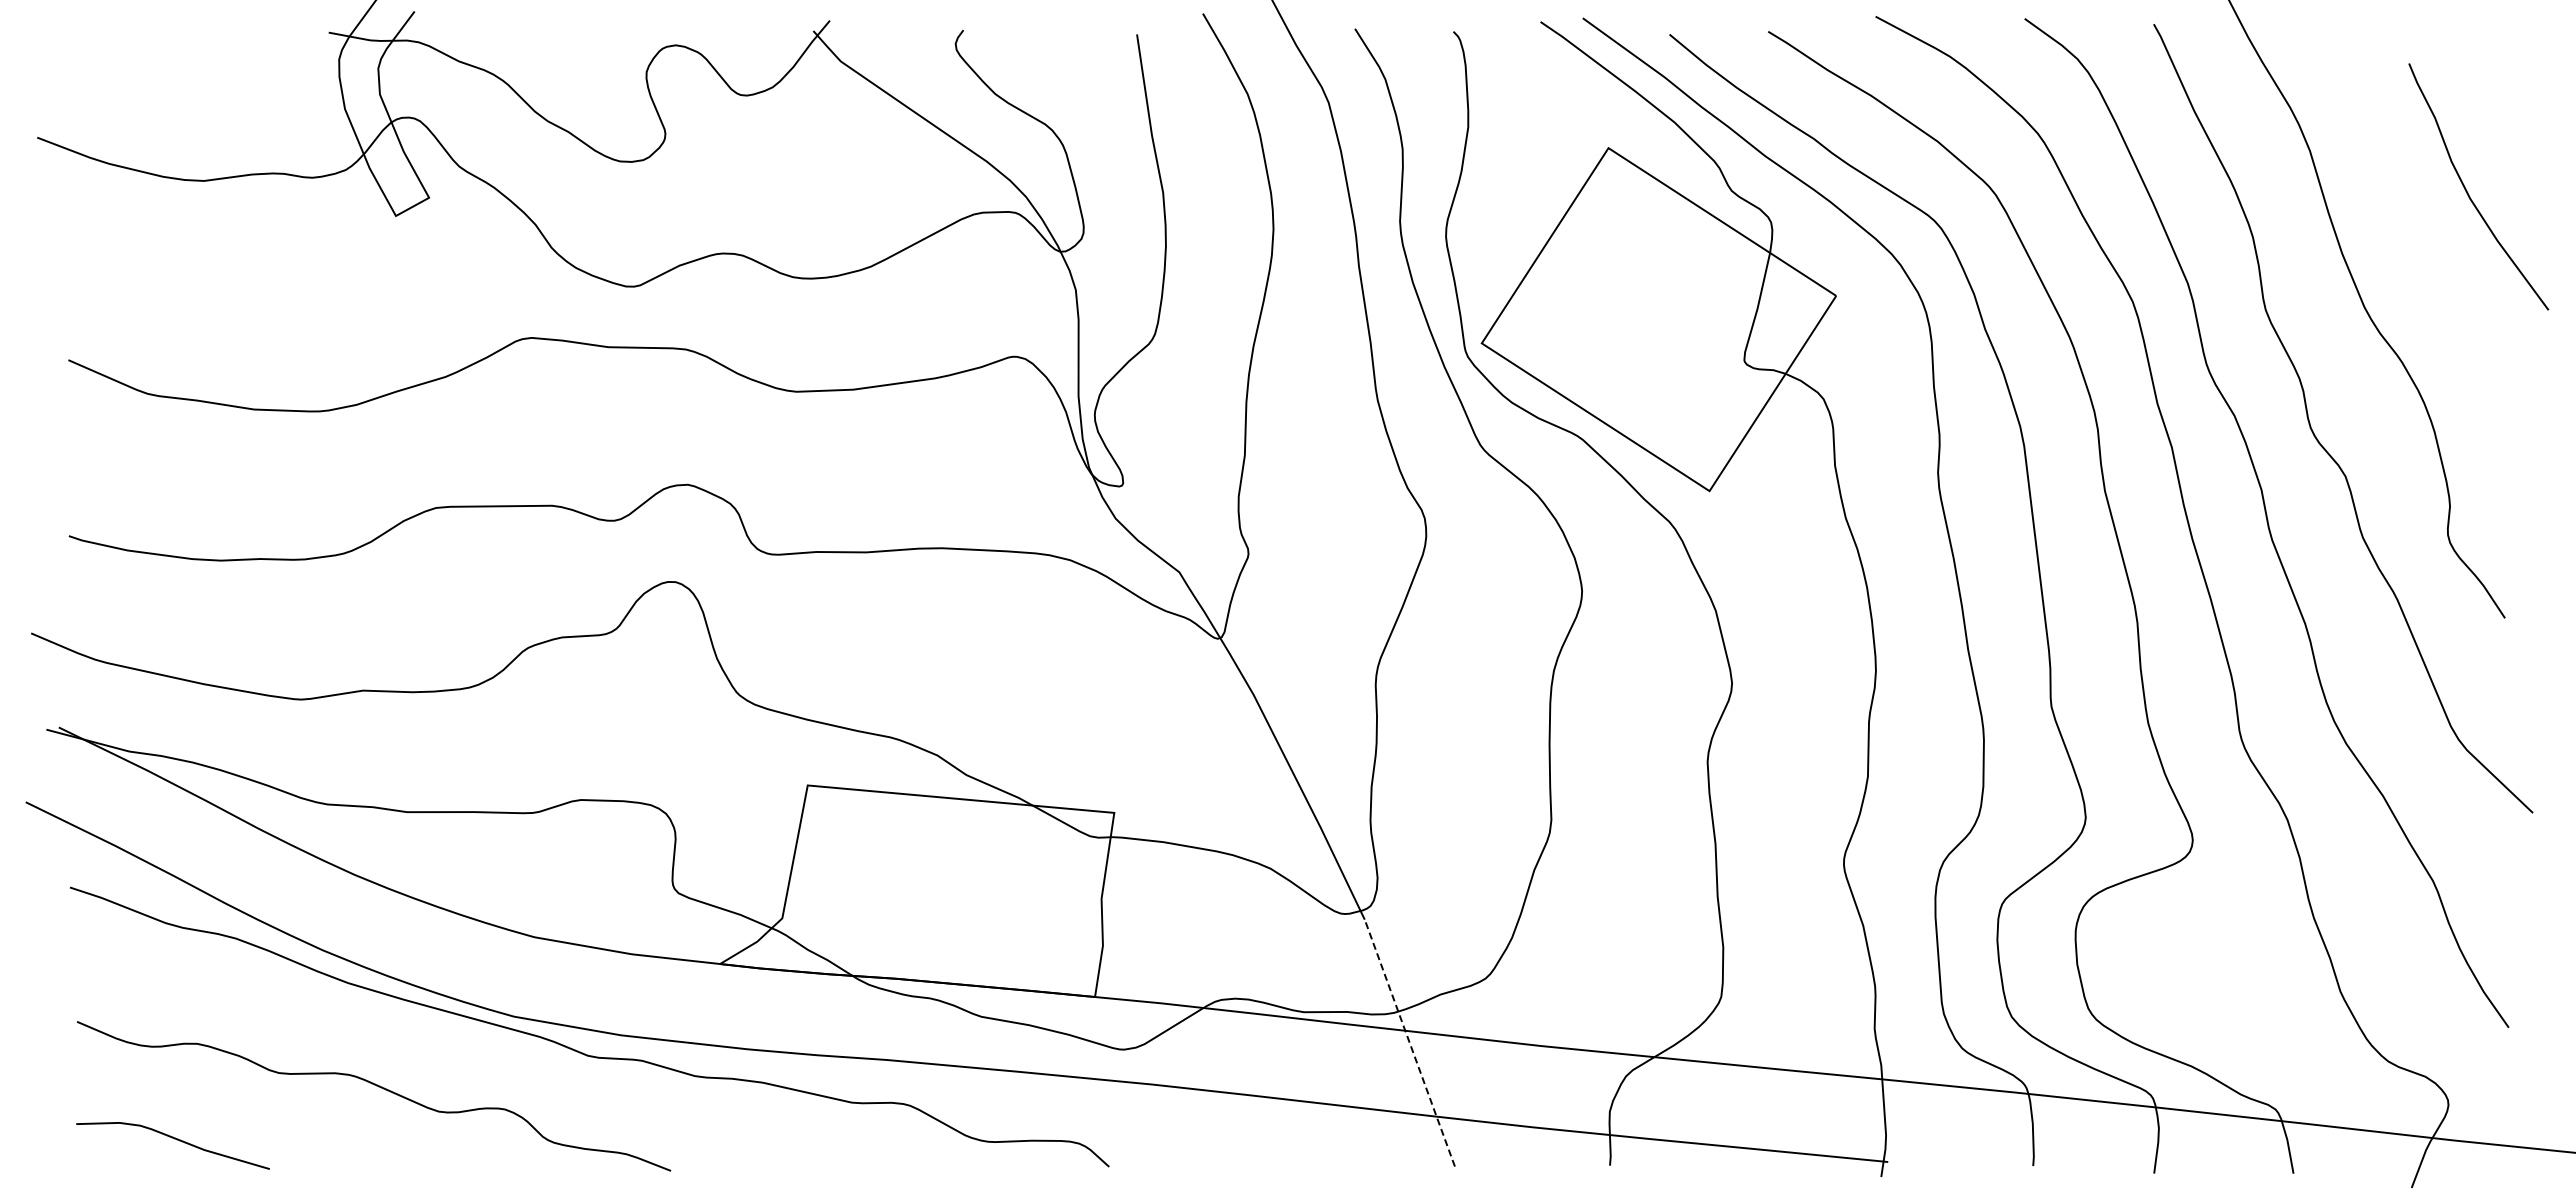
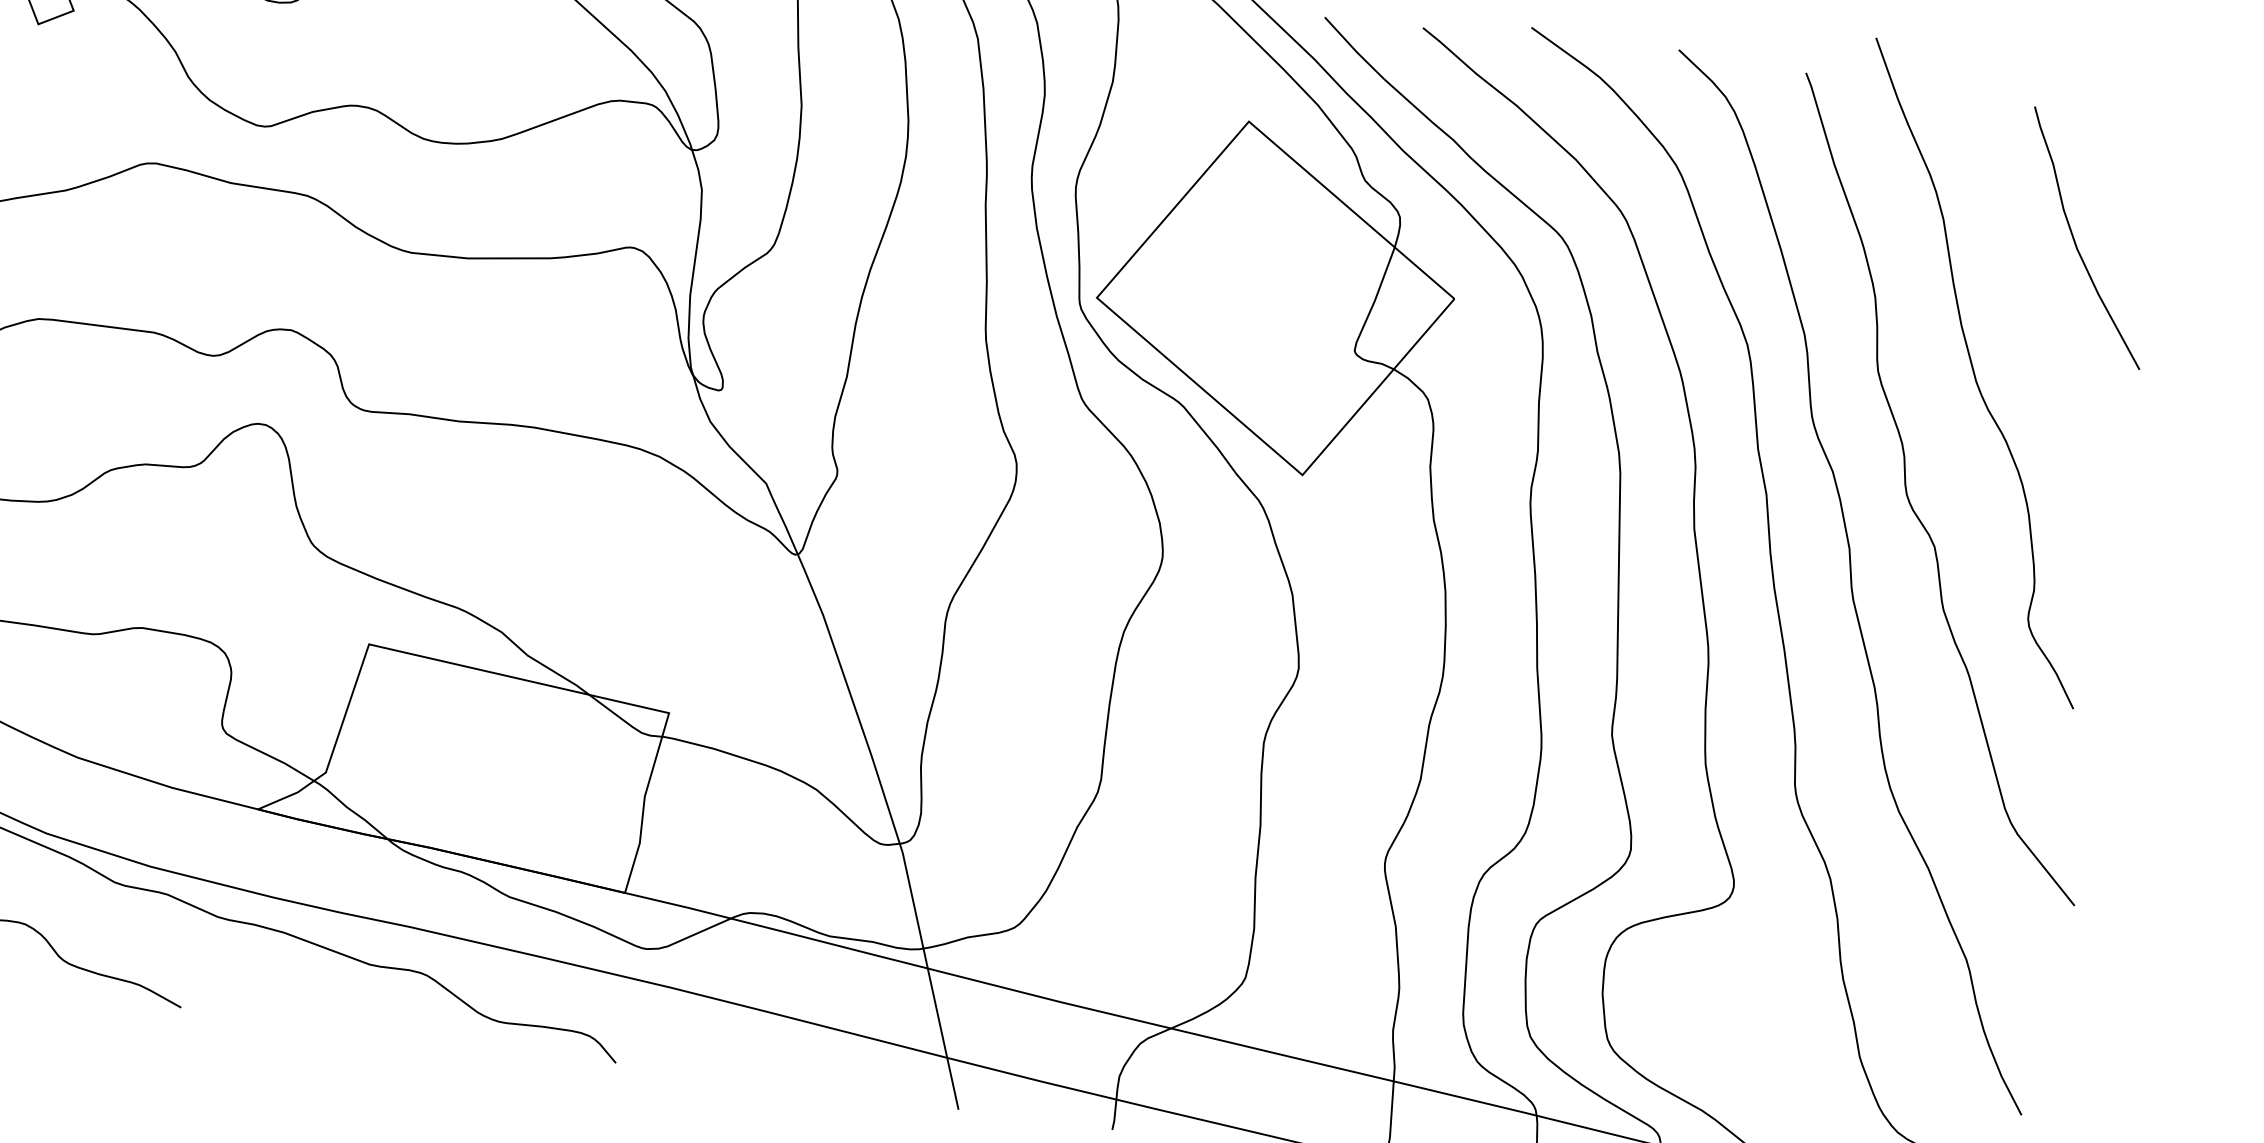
curve: (2468, 192) -> (2076, 242), moved
line: (1409, 1042) -> (930, 980), dashed -> solid

